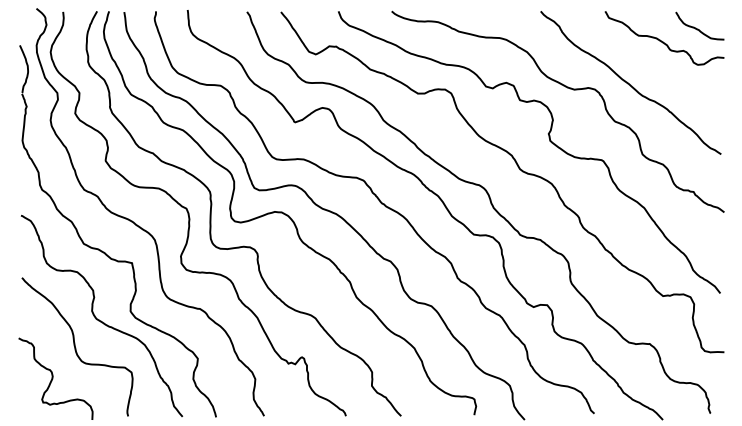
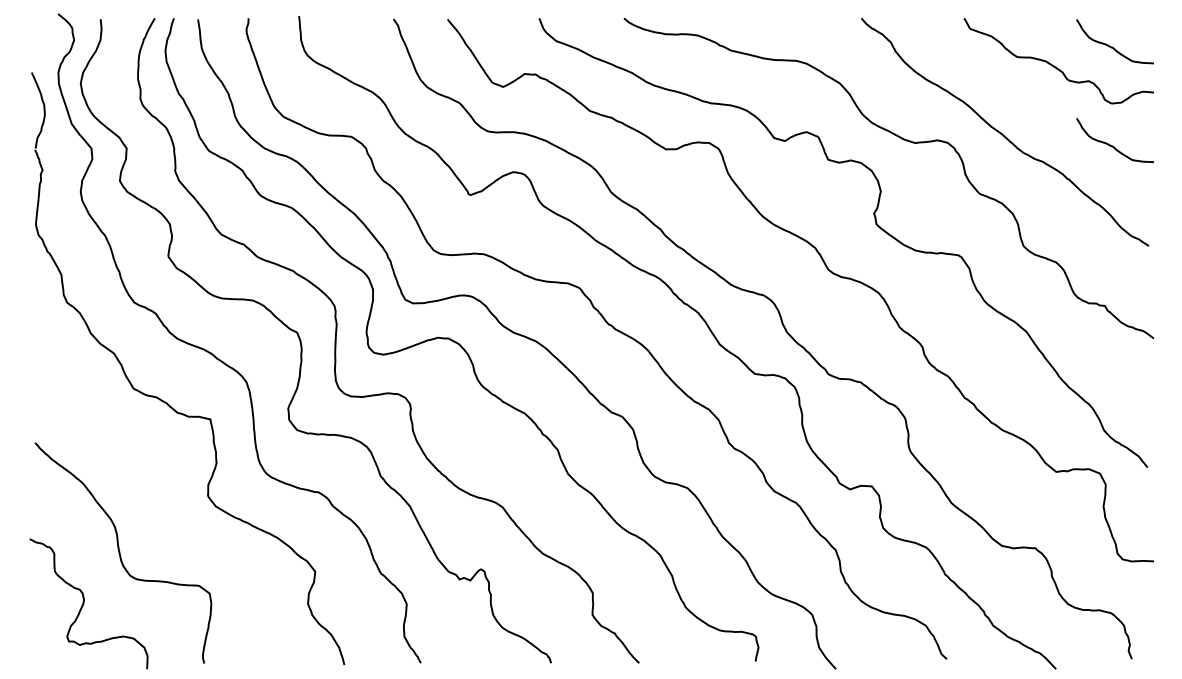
curve: (698, 90) -> (1112, 144), added
curve: (99, 319) -> (158, 509), removed

